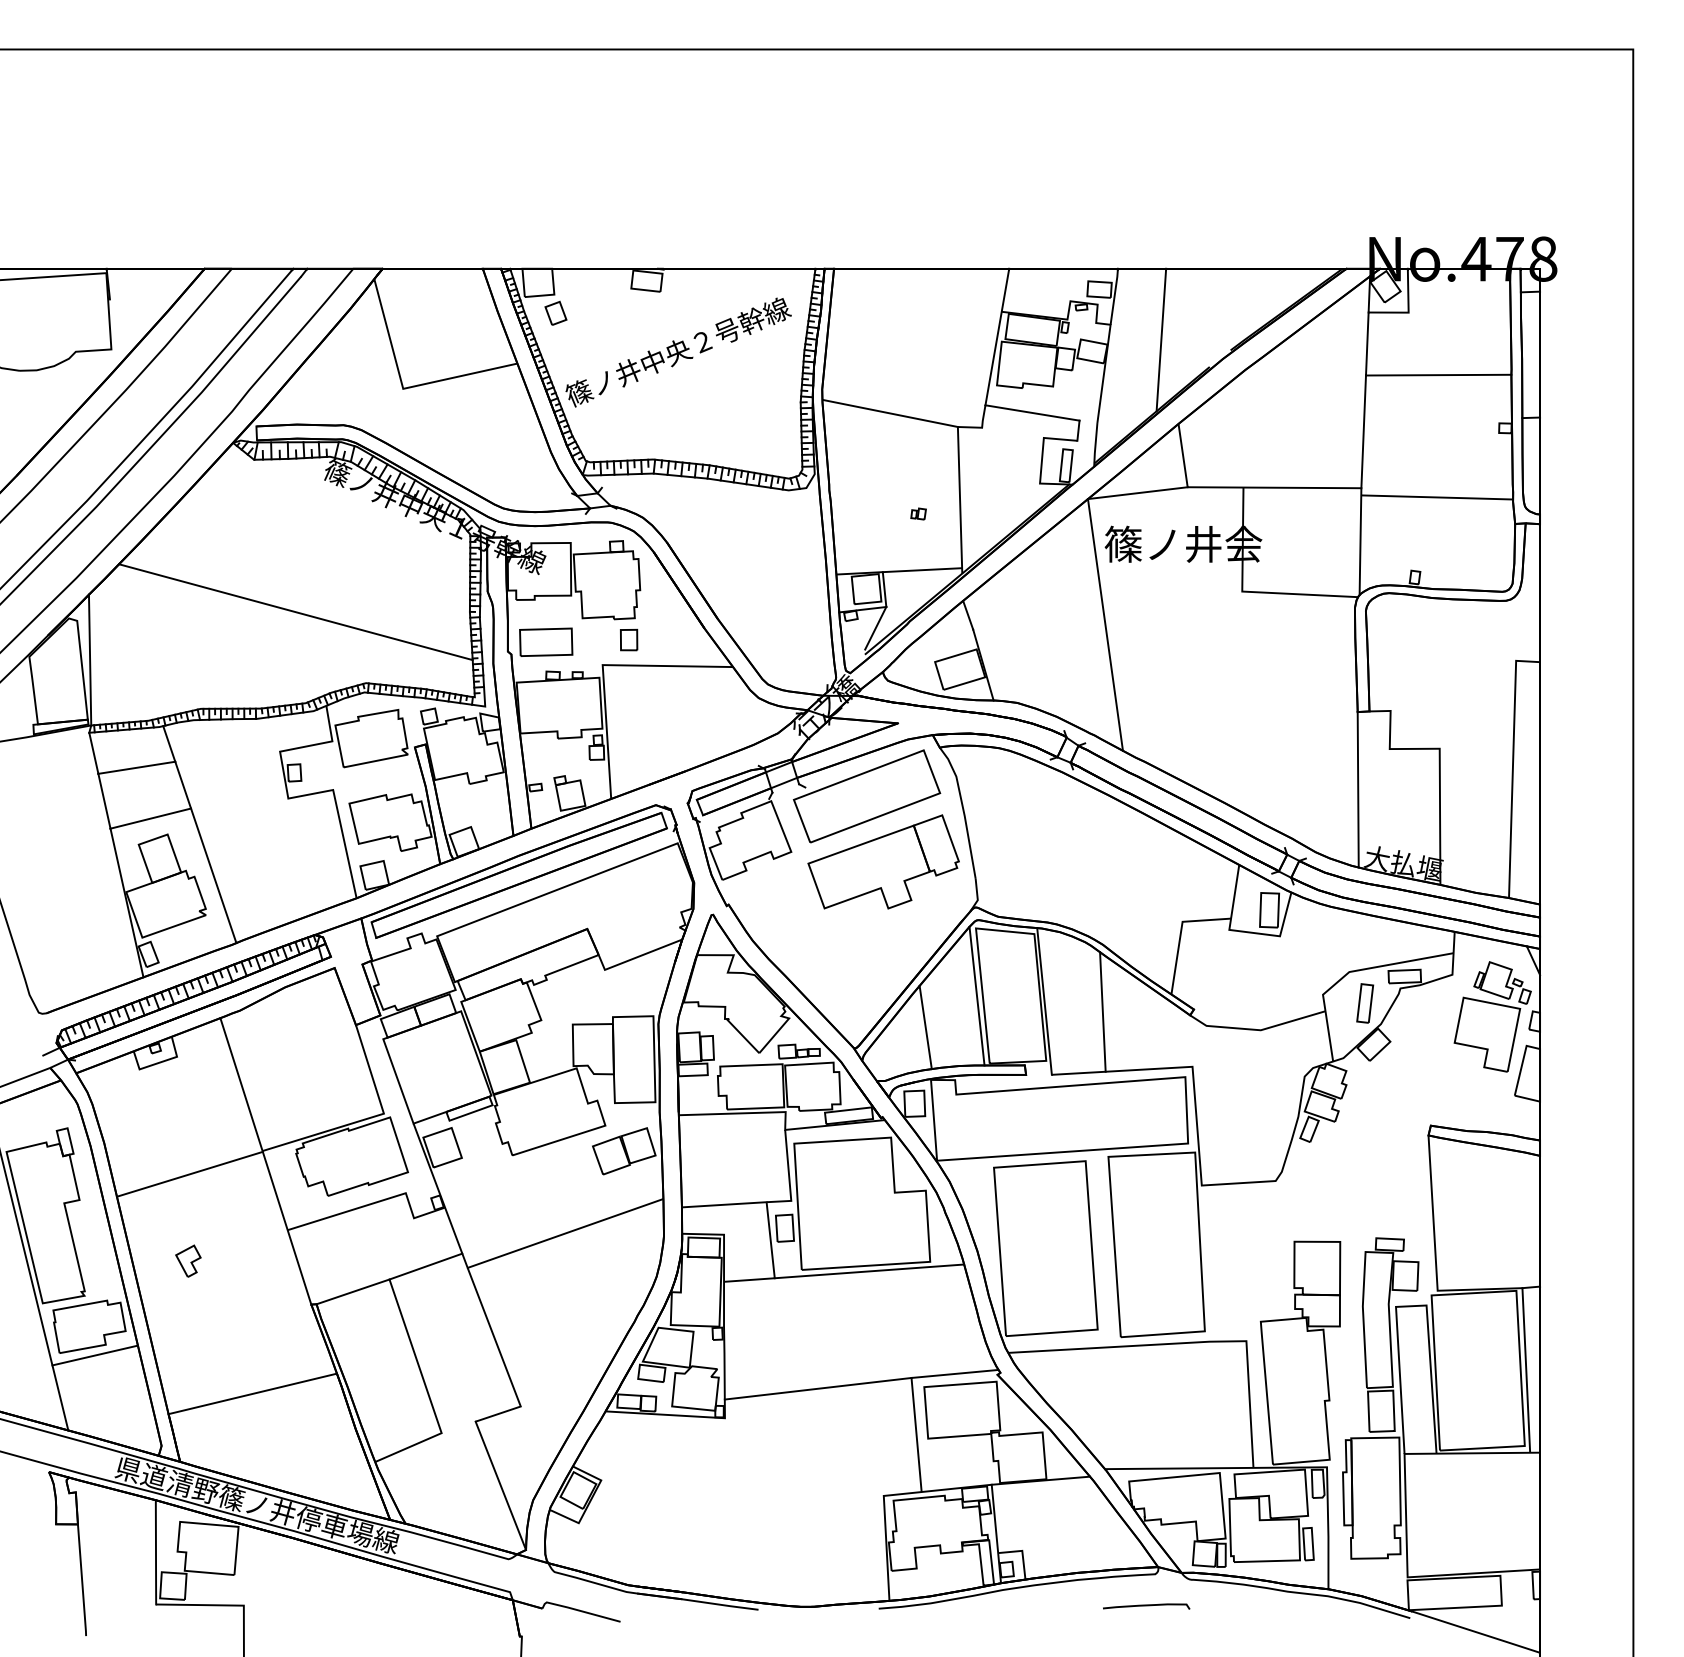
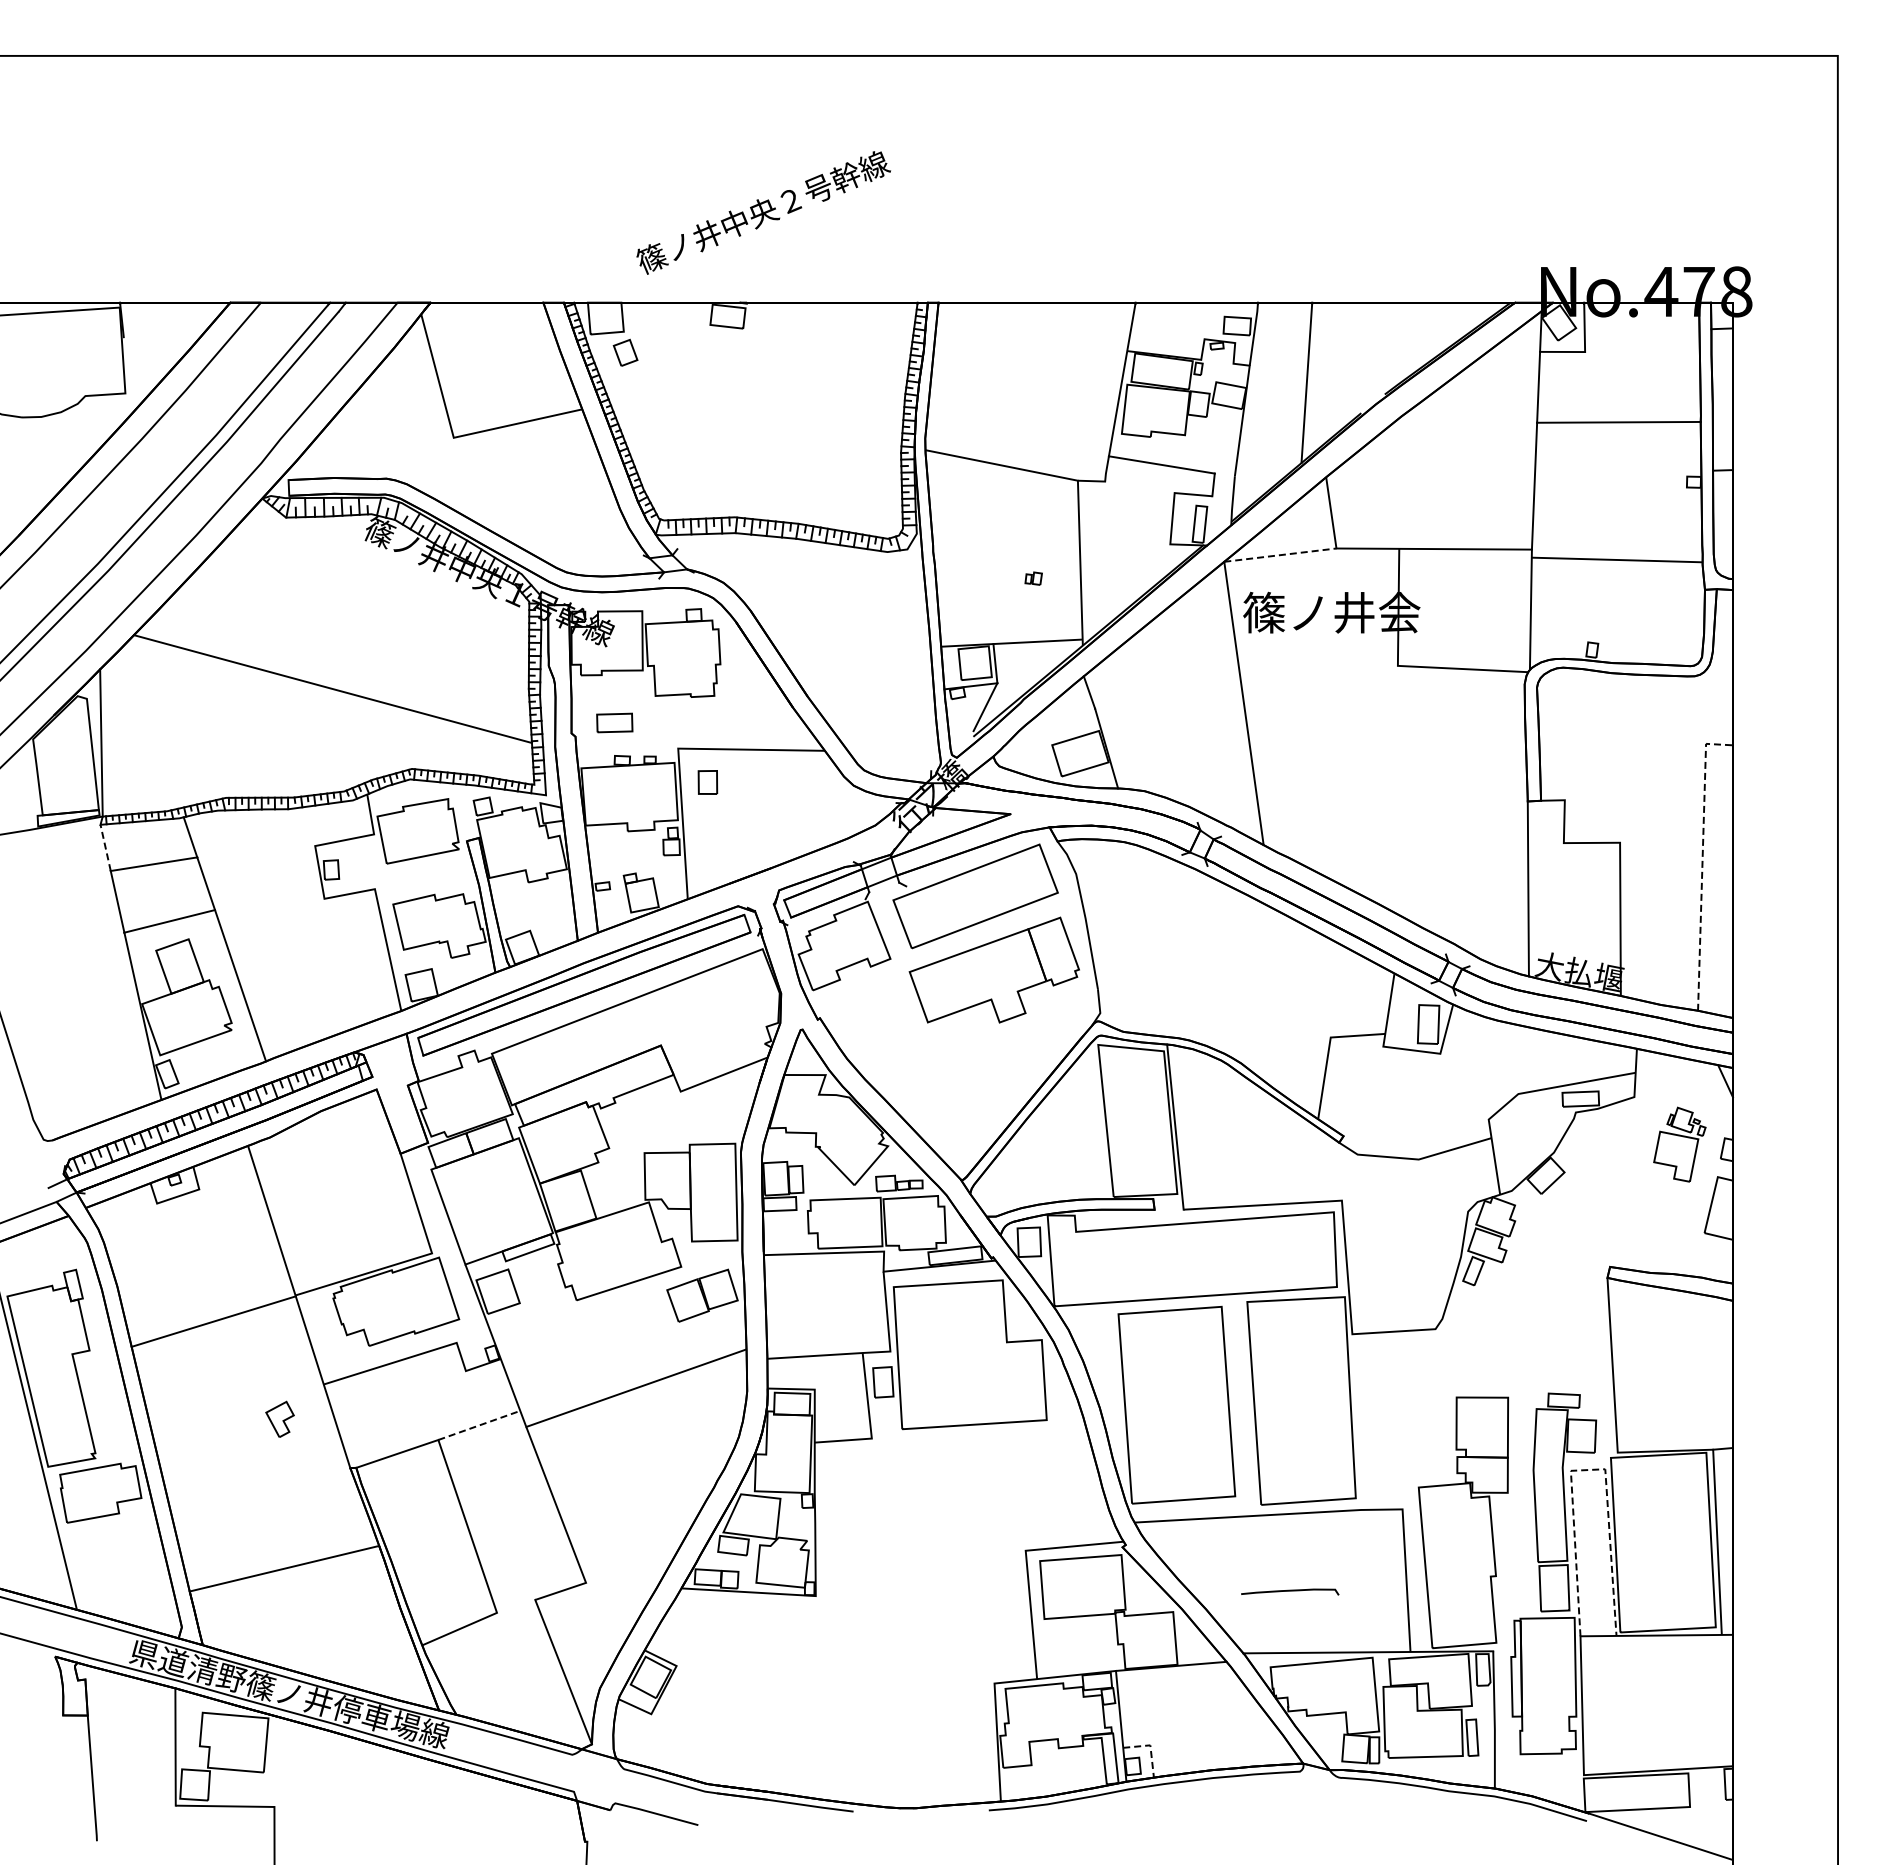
text: (678, 352) -> (763, 212), moved
line: (1137, 493) -> (1280, 555), solid -> dashed
part: (628, 640) -> (707, 782), moved
part: (546, 641) -> (614, 722), size x0.6
line: (93, 752) -> (105, 847), solid -> dashed
line: (1512, 767) -> (1702, 863), solid -> dashed
line: (976, 996) -> (1098, 1121), removed
part: (1365, 1003) -> (1536, 1129), removed
line: (1102, 1011) -> (1240, 1138), removed
part: (1492, 1016) -> (1679, 1144), size x0.6
line: (925, 1027) -> (1041, 1156), removed
part: (187, 1260) -> (279, 1418), moved
line: (426, 1266) -> (479, 1425), solid -> dashed
line: (868, 1271) -> (977, 1430), removed
line: (1412, 1305) -> (1589, 1469), solid -> dashed
line: (95, 1355) -> (107, 1525), removed
line: (818, 1388) -> (920, 1562), removed
line: (1022, 1552) -> (1150, 1747), solid -> dashed
curve: (1146, 1606) -> (1290, 1591), moved

